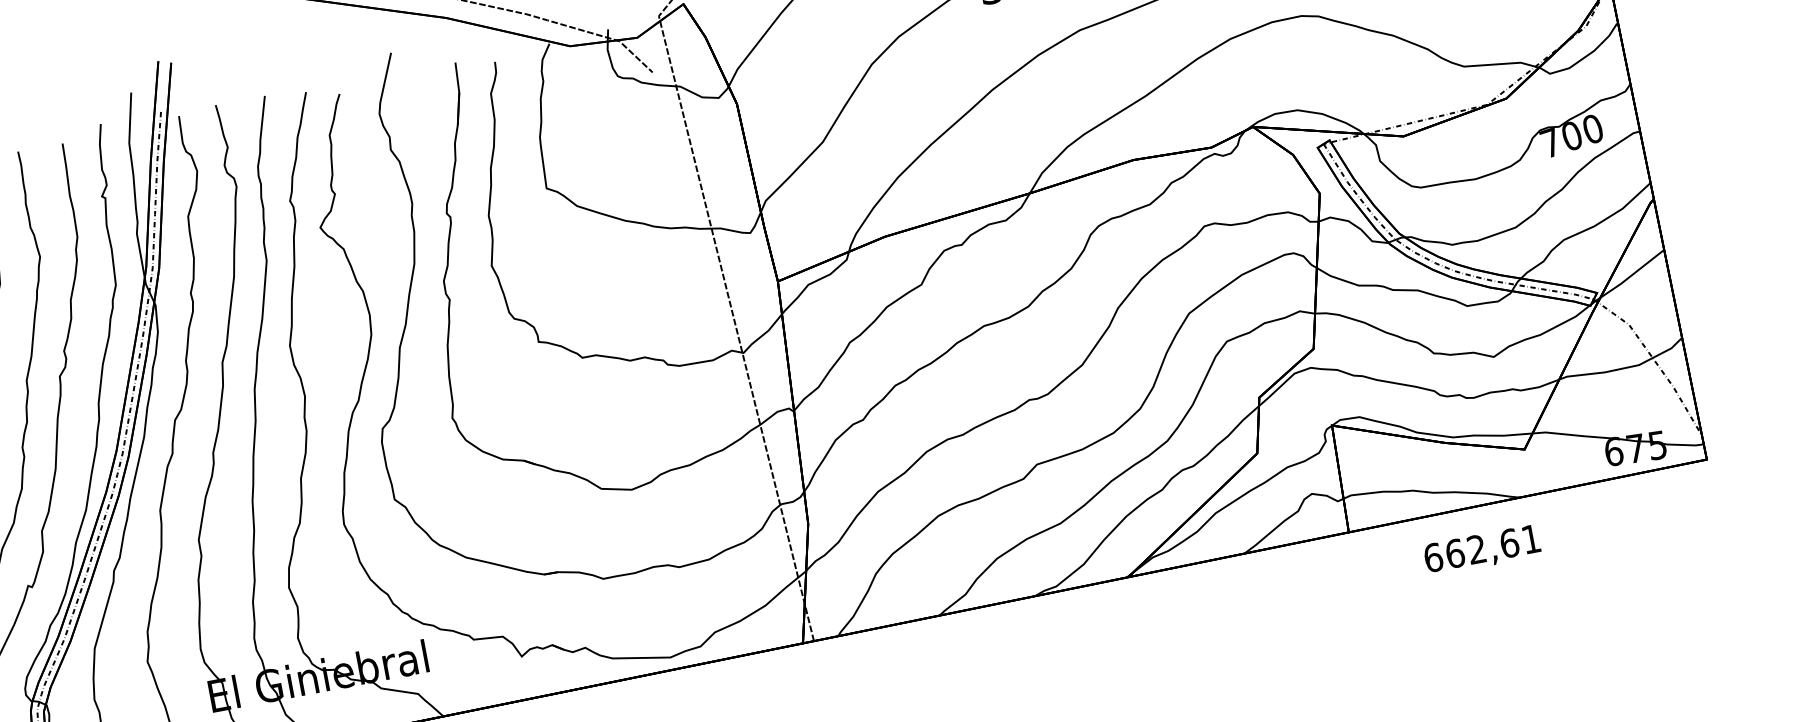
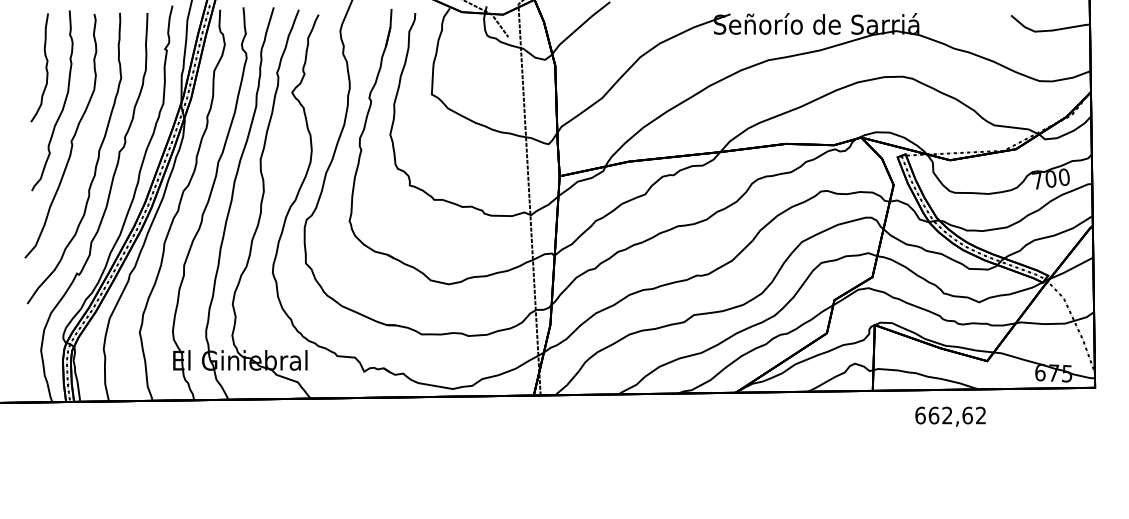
text: (1530, 539) -> (980, 415), 662,61 -> 662,62

